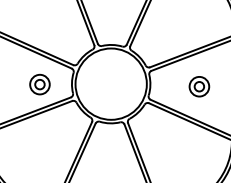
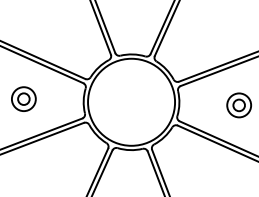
part: (39, 84) -> (23, 99), moved

